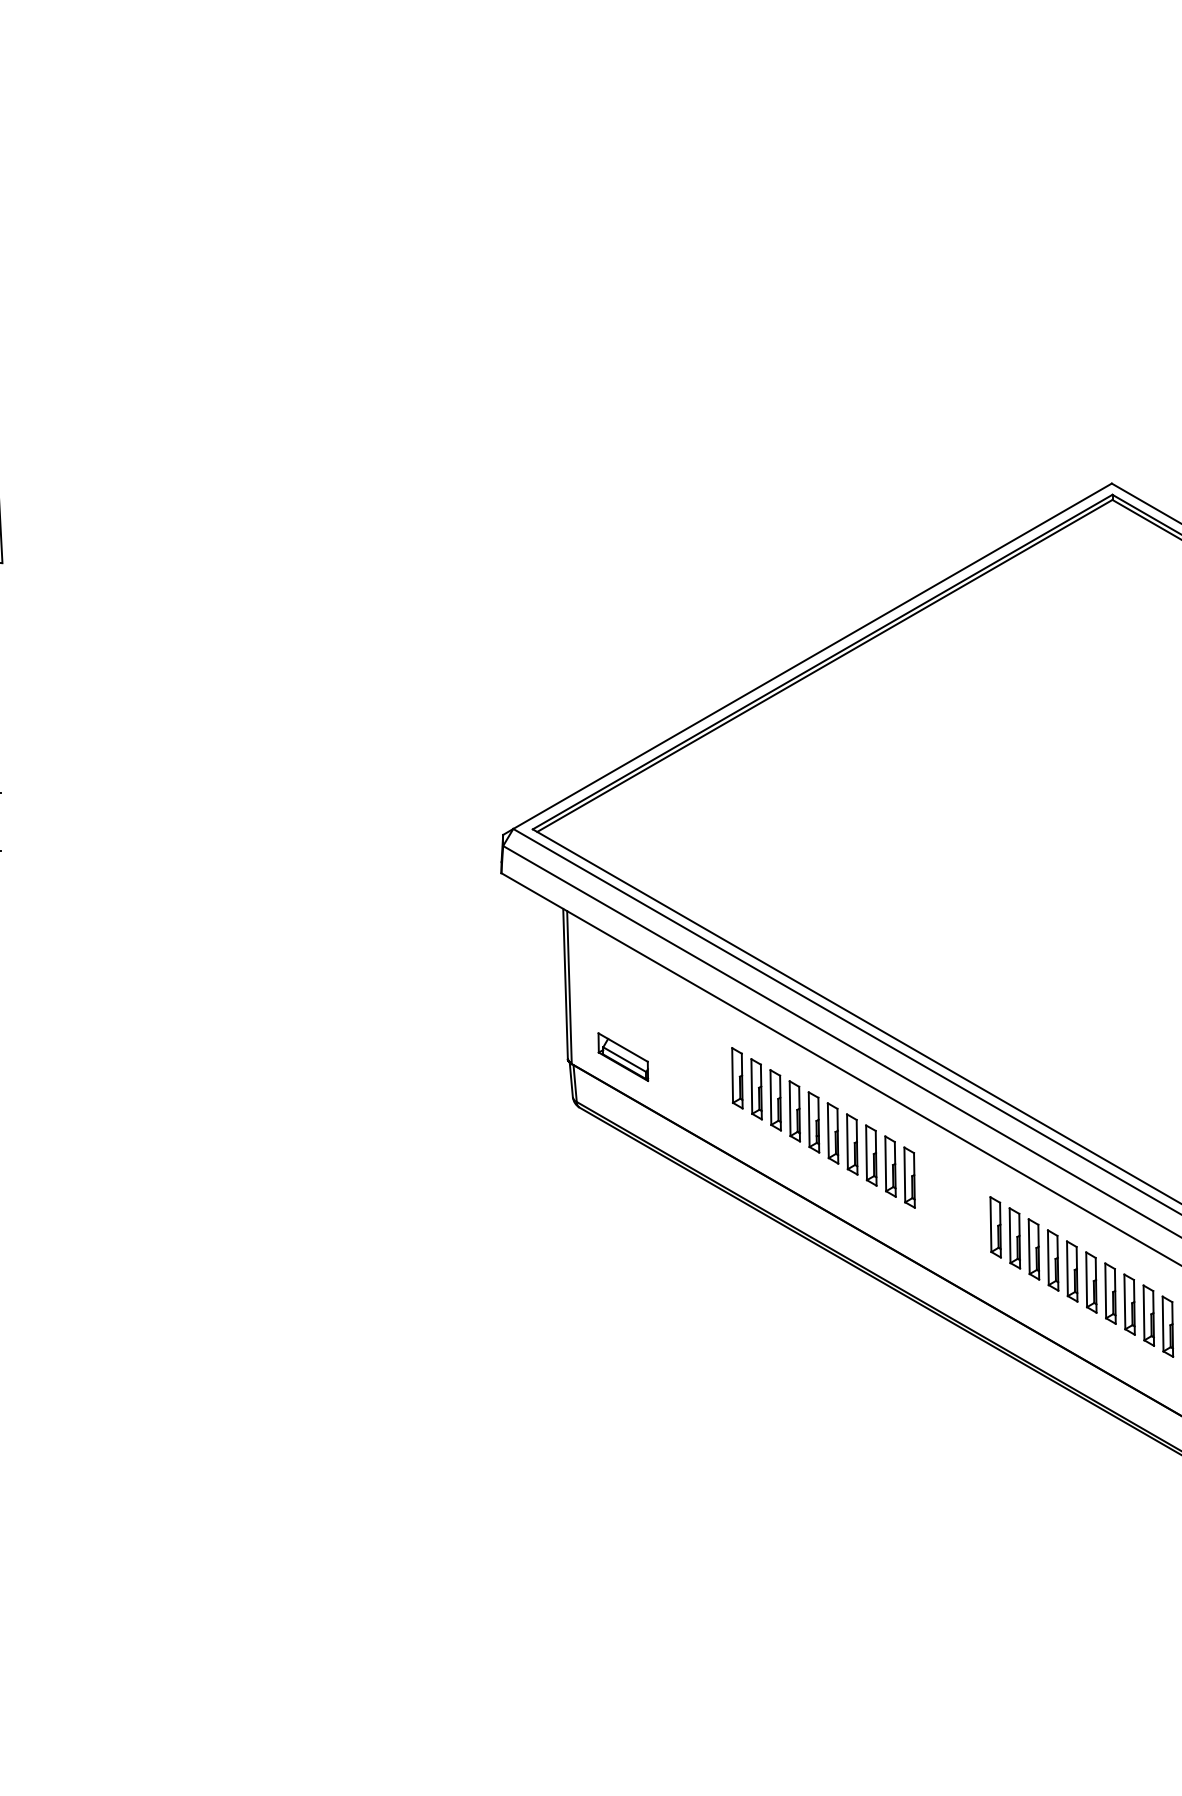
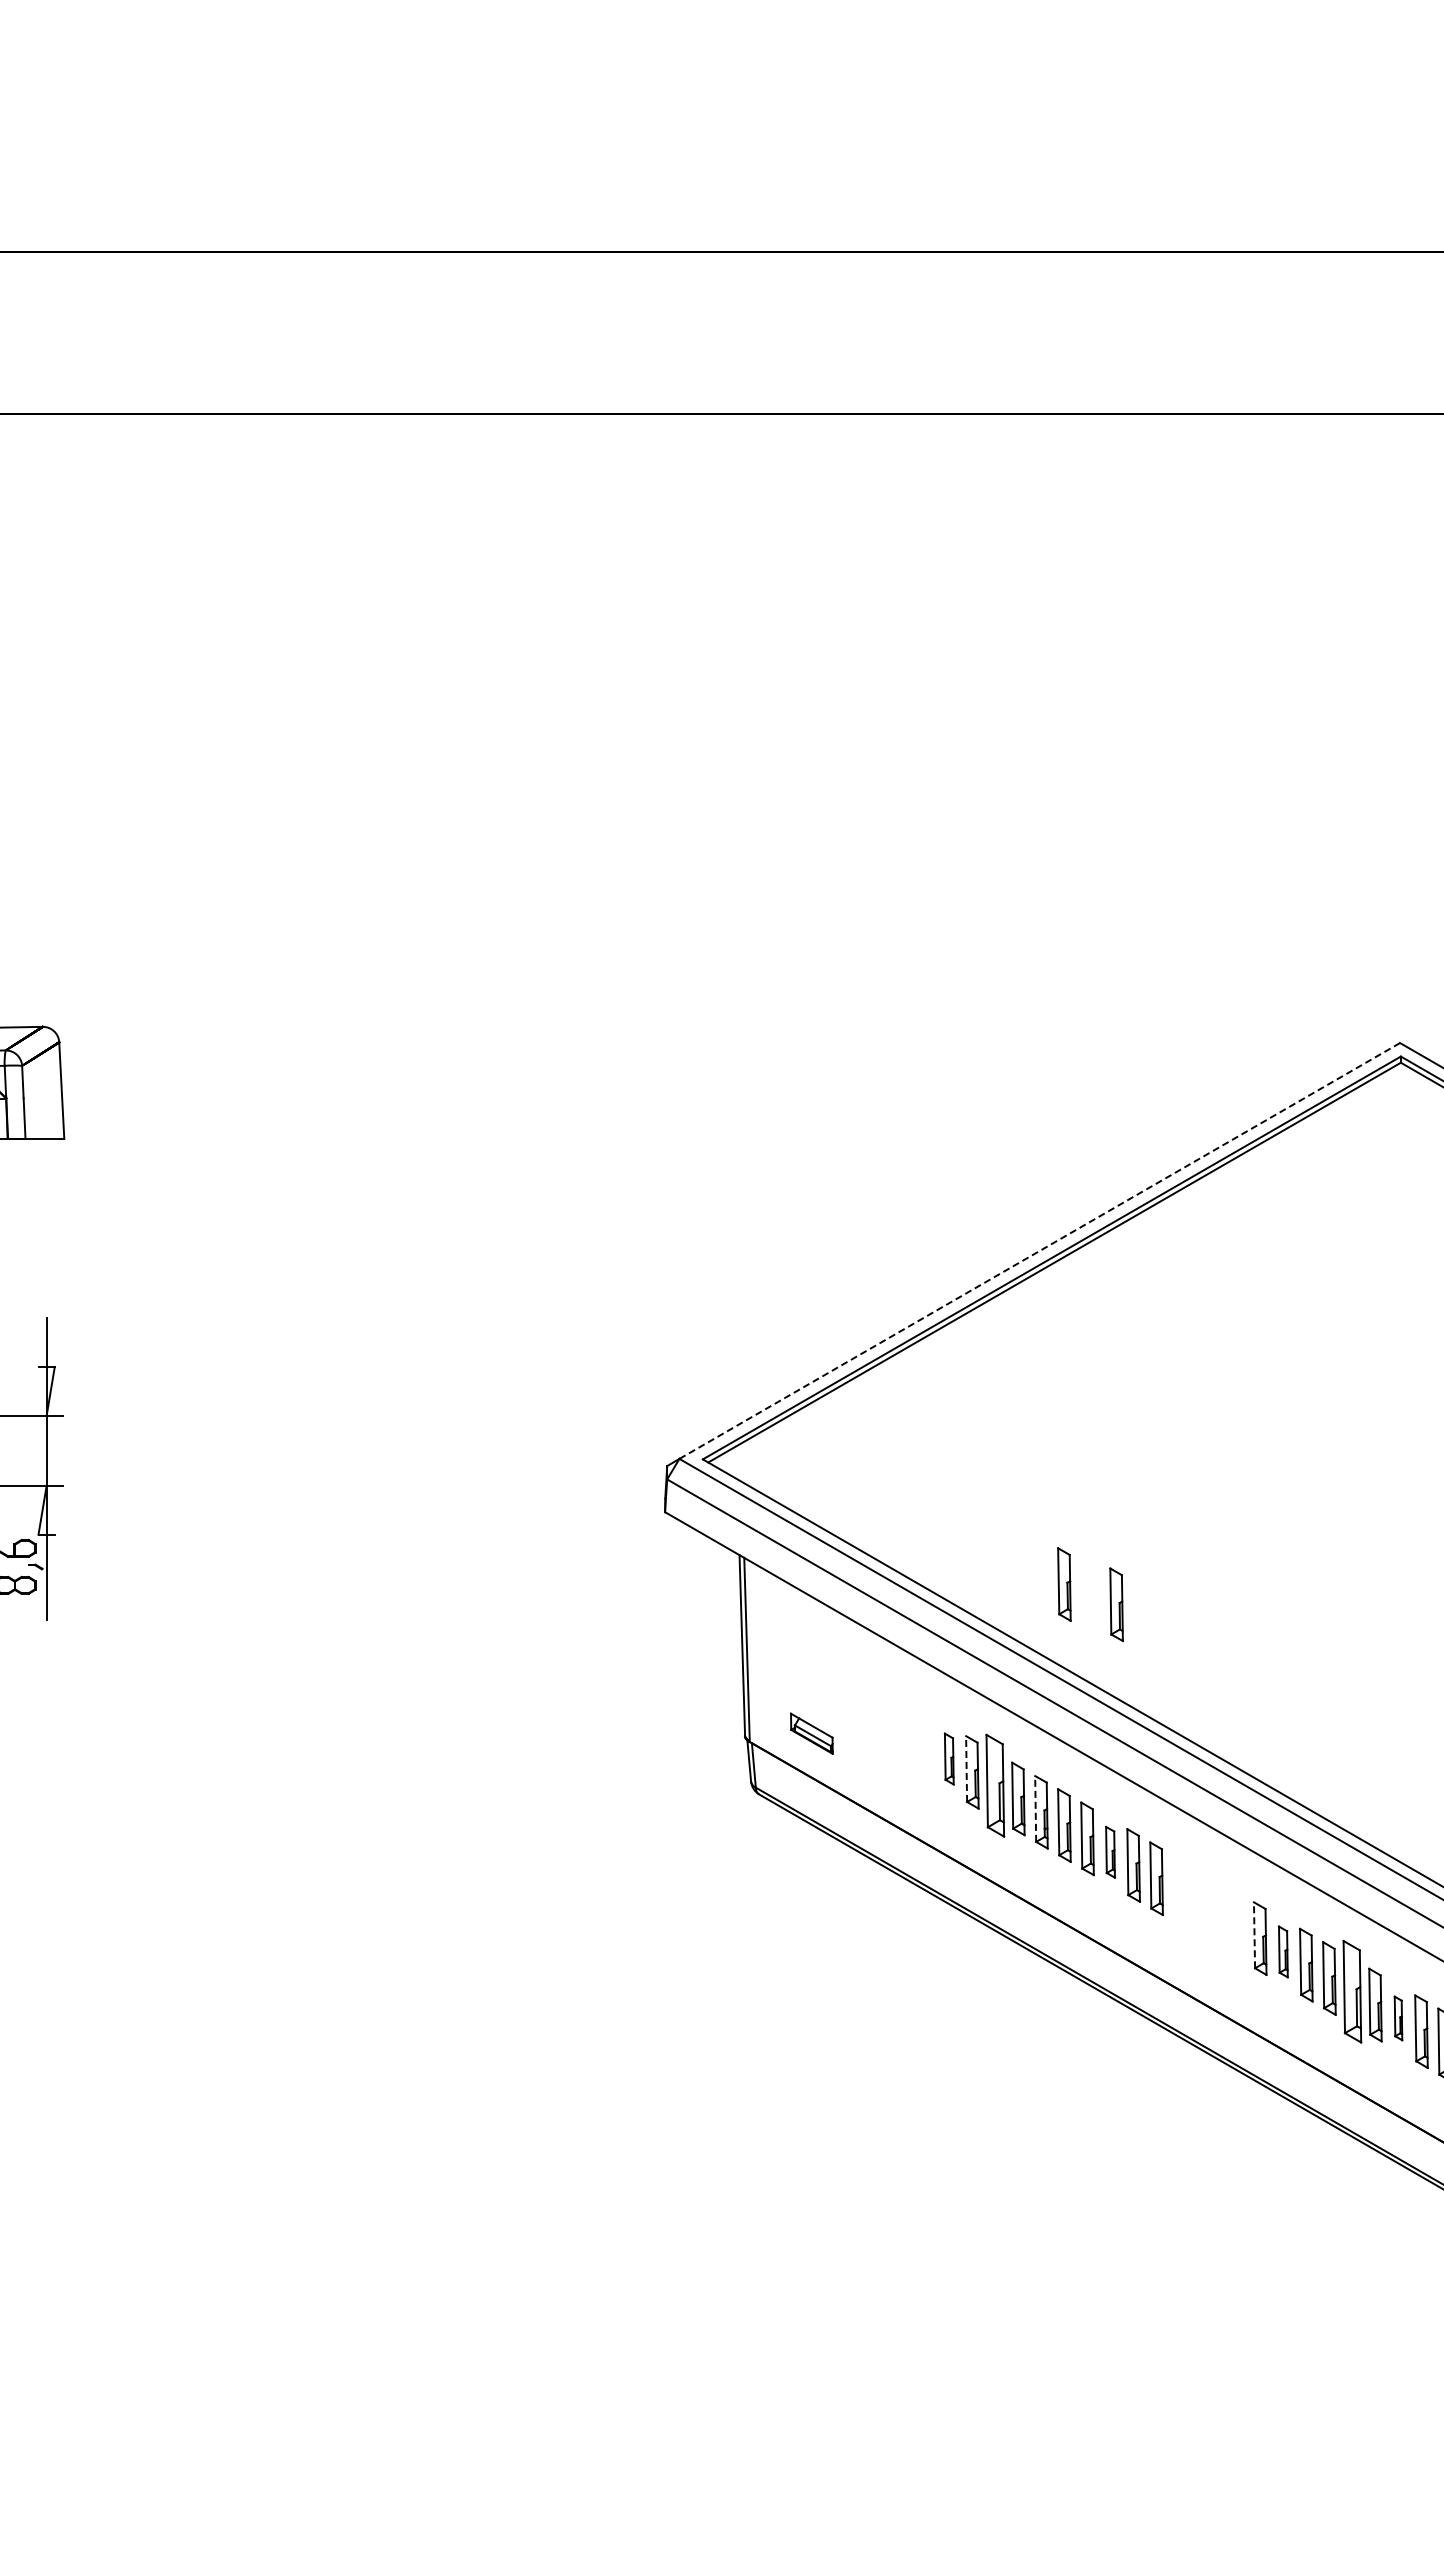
line: (812, 656) -> (1039, 1251), solid -> dashed
part: (833, 933) -> (1064, 1584), added
part: (876, 949) -> (1116, 1604), added
part: (623, 1057) -> (811, 1733), size x0.7
part: (737, 1077) -> (949, 1758), size x0.7
line: (751, 1086) -> (966, 1769), solid -> dashed
part: (775, 1100) -> (995, 1785), size x1.4
line: (809, 1119) -> (1035, 1808), solid -> dashed
part: (871, 1155) -> (1110, 1852), size x0.7
line: (990, 1224) -> (1254, 1935), solid -> dashed
part: (1015, 1238) -> (1283, 1951), size x0.7
part: (1072, 1271) -> (1352, 1991), size x1.4
part: (1110, 1293) -> (1398, 2018), size x0.6

